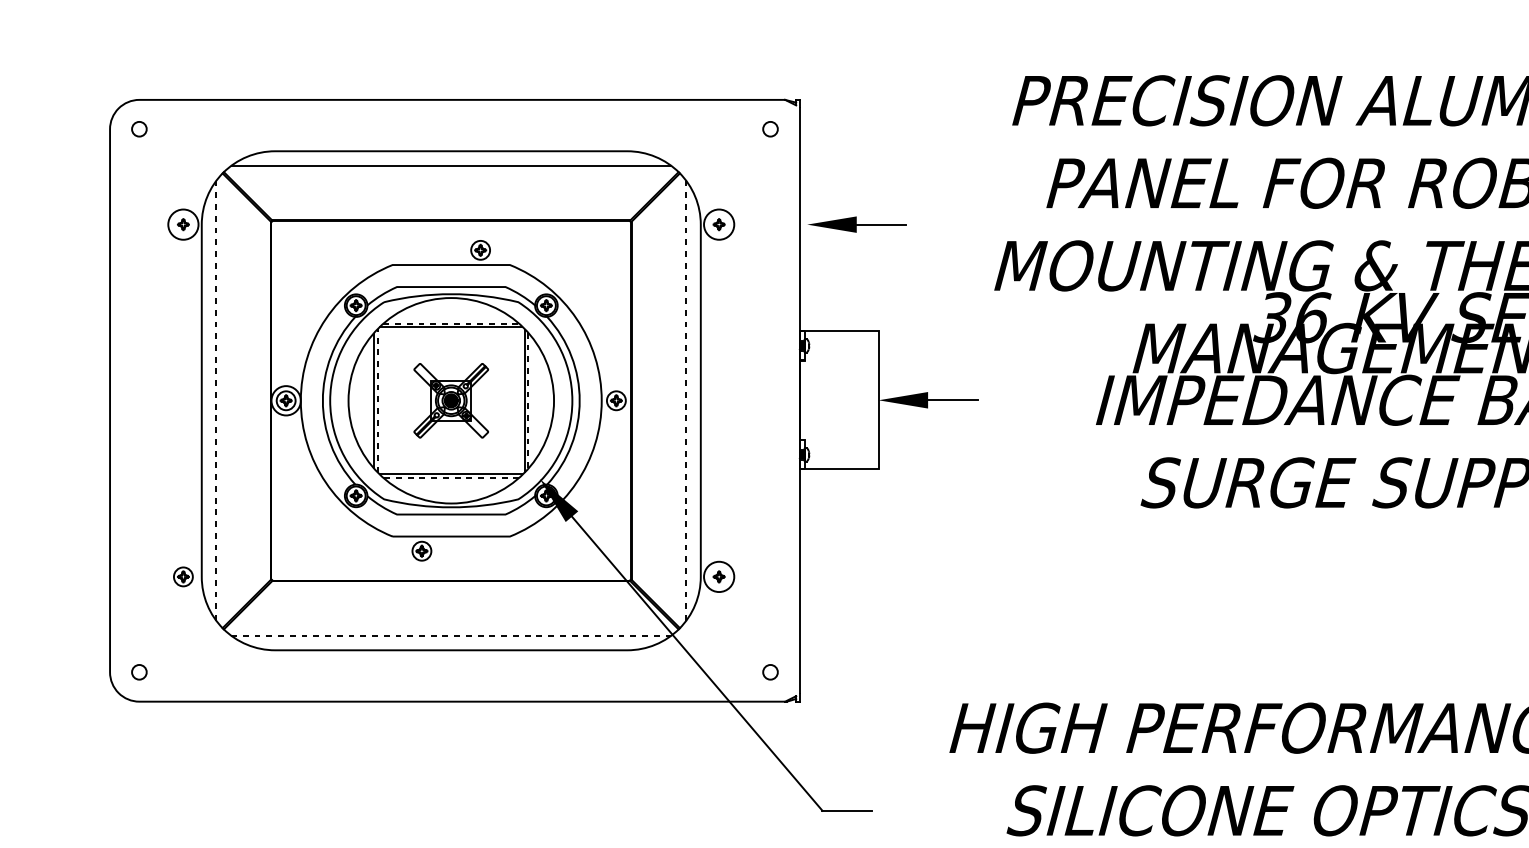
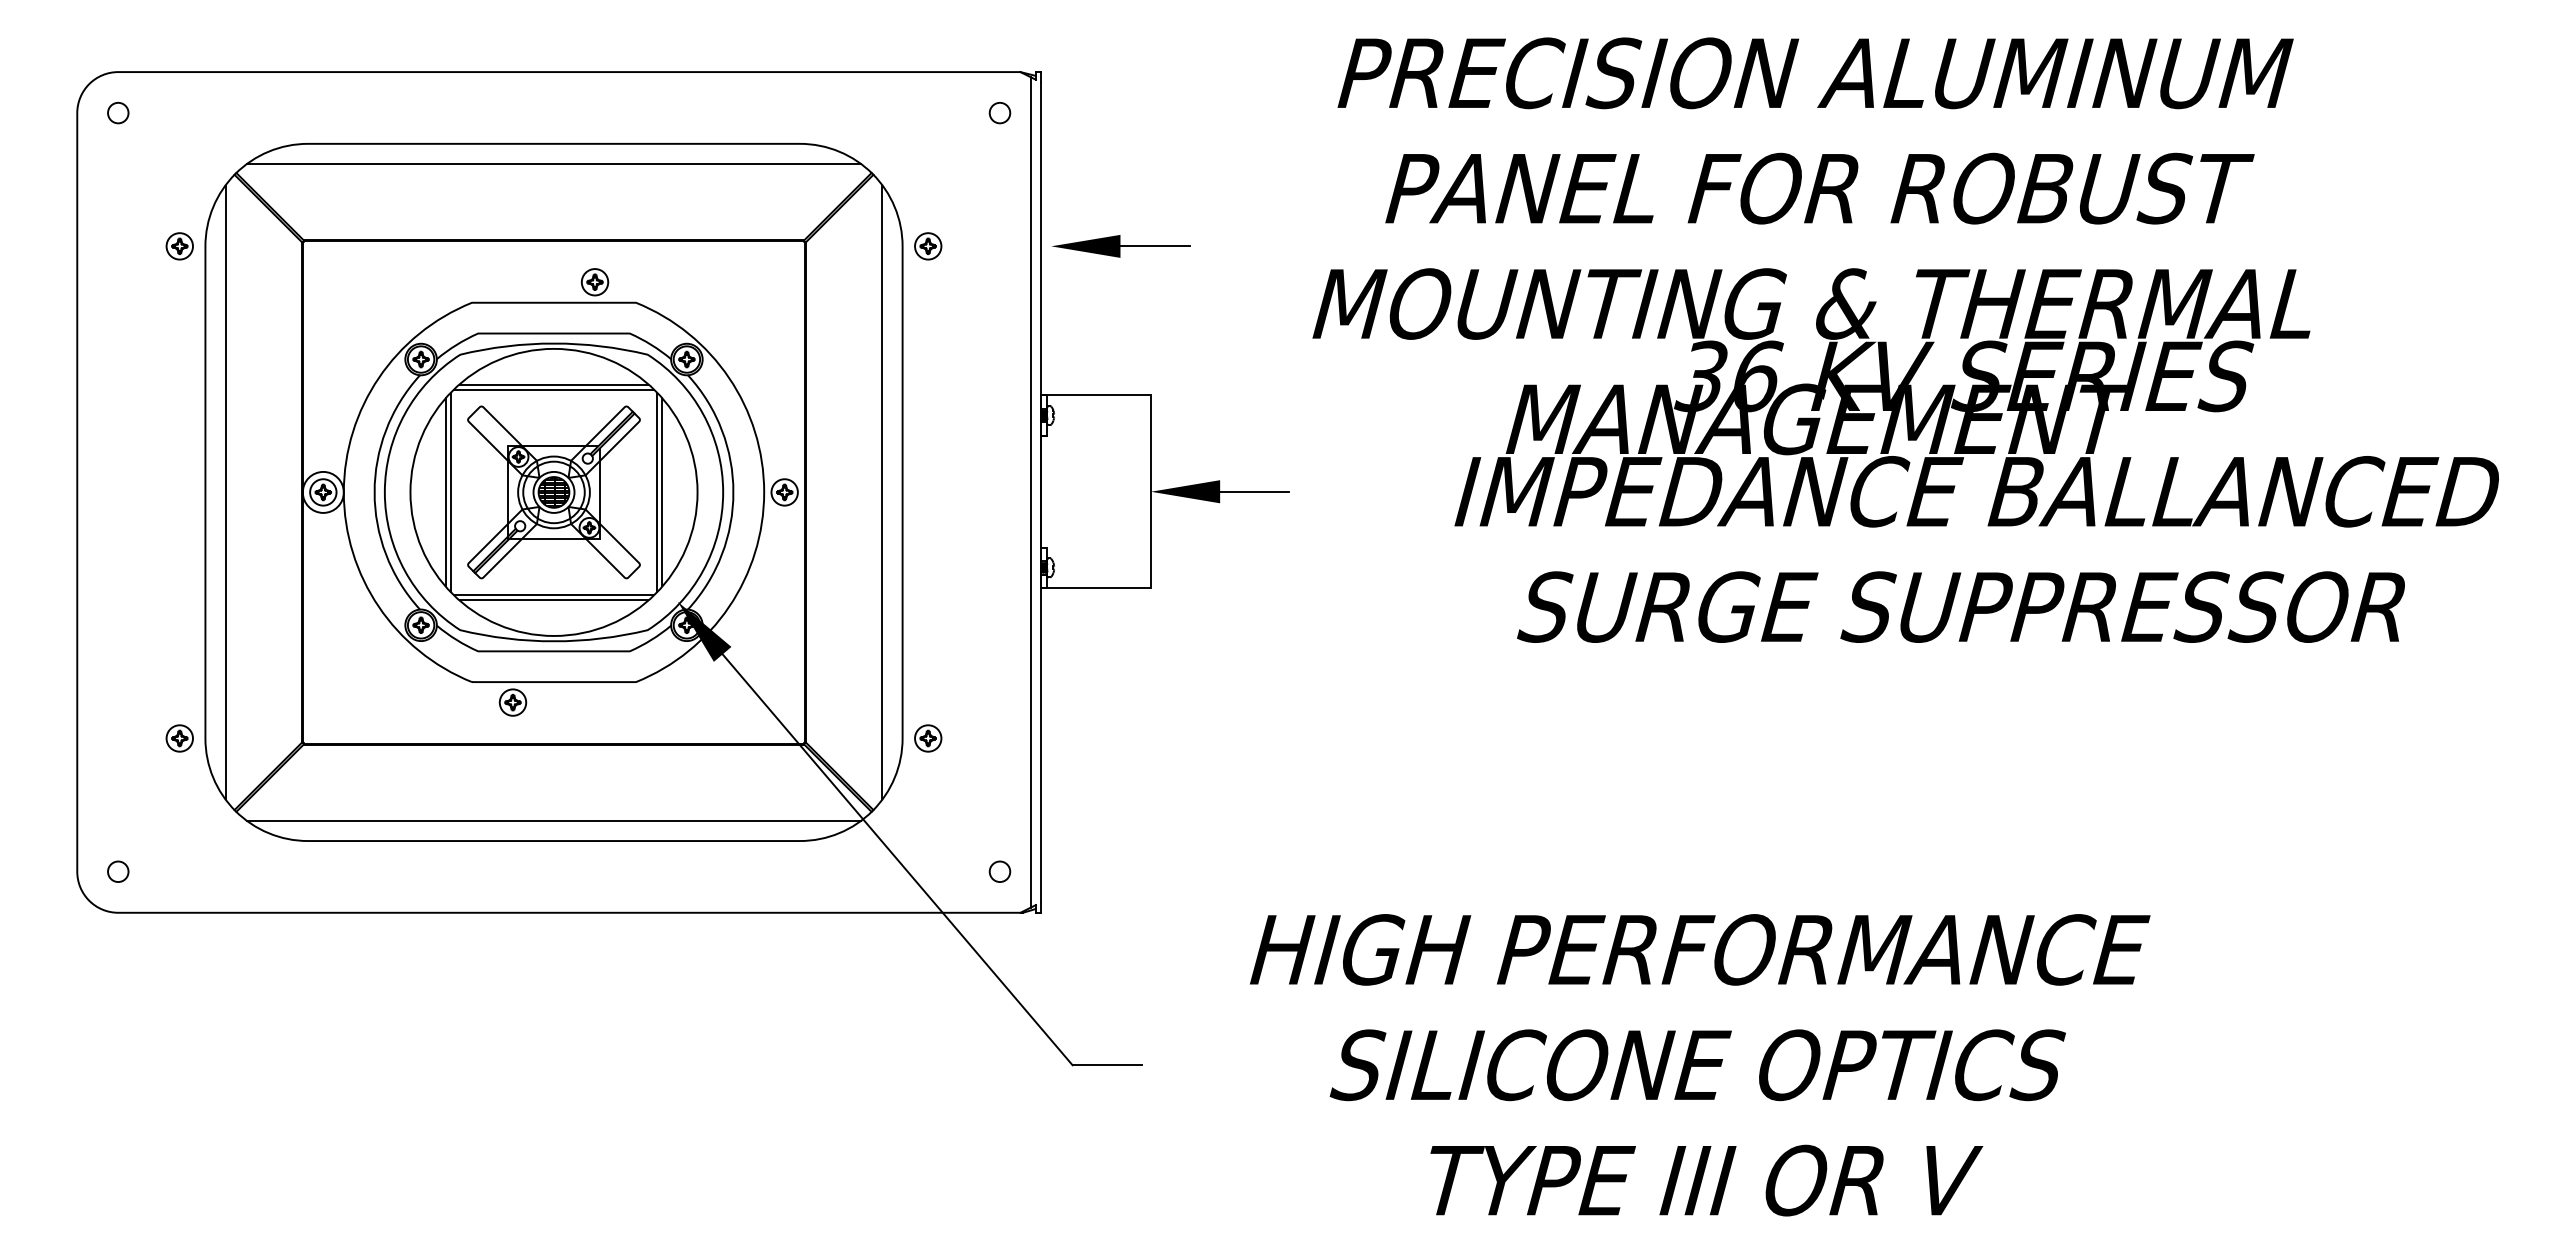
circle: (183, 224) -> (179, 246), size x0.62
circle: (719, 224) -> (928, 246), size x0.62
line: (451, 323) -> (554, 384), dashed -> solid
line: (216, 400) -> (225, 492), dashed -> solid
line: (377, 400) -> (451, 491), dashed -> solid
part: (450, 400) -> (553, 492), size x1.67
line: (528, 400) -> (661, 492), dashed -> solid
line: (686, 400) -> (882, 492), dashed -> solid
line: (792, 400) -> (1030, 492), added
line: (451, 478) -> (554, 600), dashed -> solid
circle: (719, 576) -> (928, 738), size x0.62
line: (451, 635) -> (554, 820), dashed -> solid

